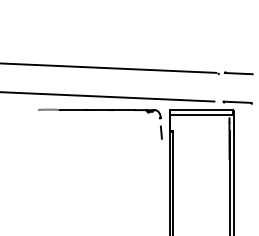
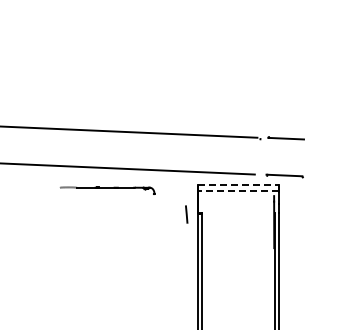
line: (201, 110) -> (238, 185), solid -> dashed
part: (99, 113) -> (107, 190), size x0.6
line: (200, 114) -> (237, 191), solid -> dashed

